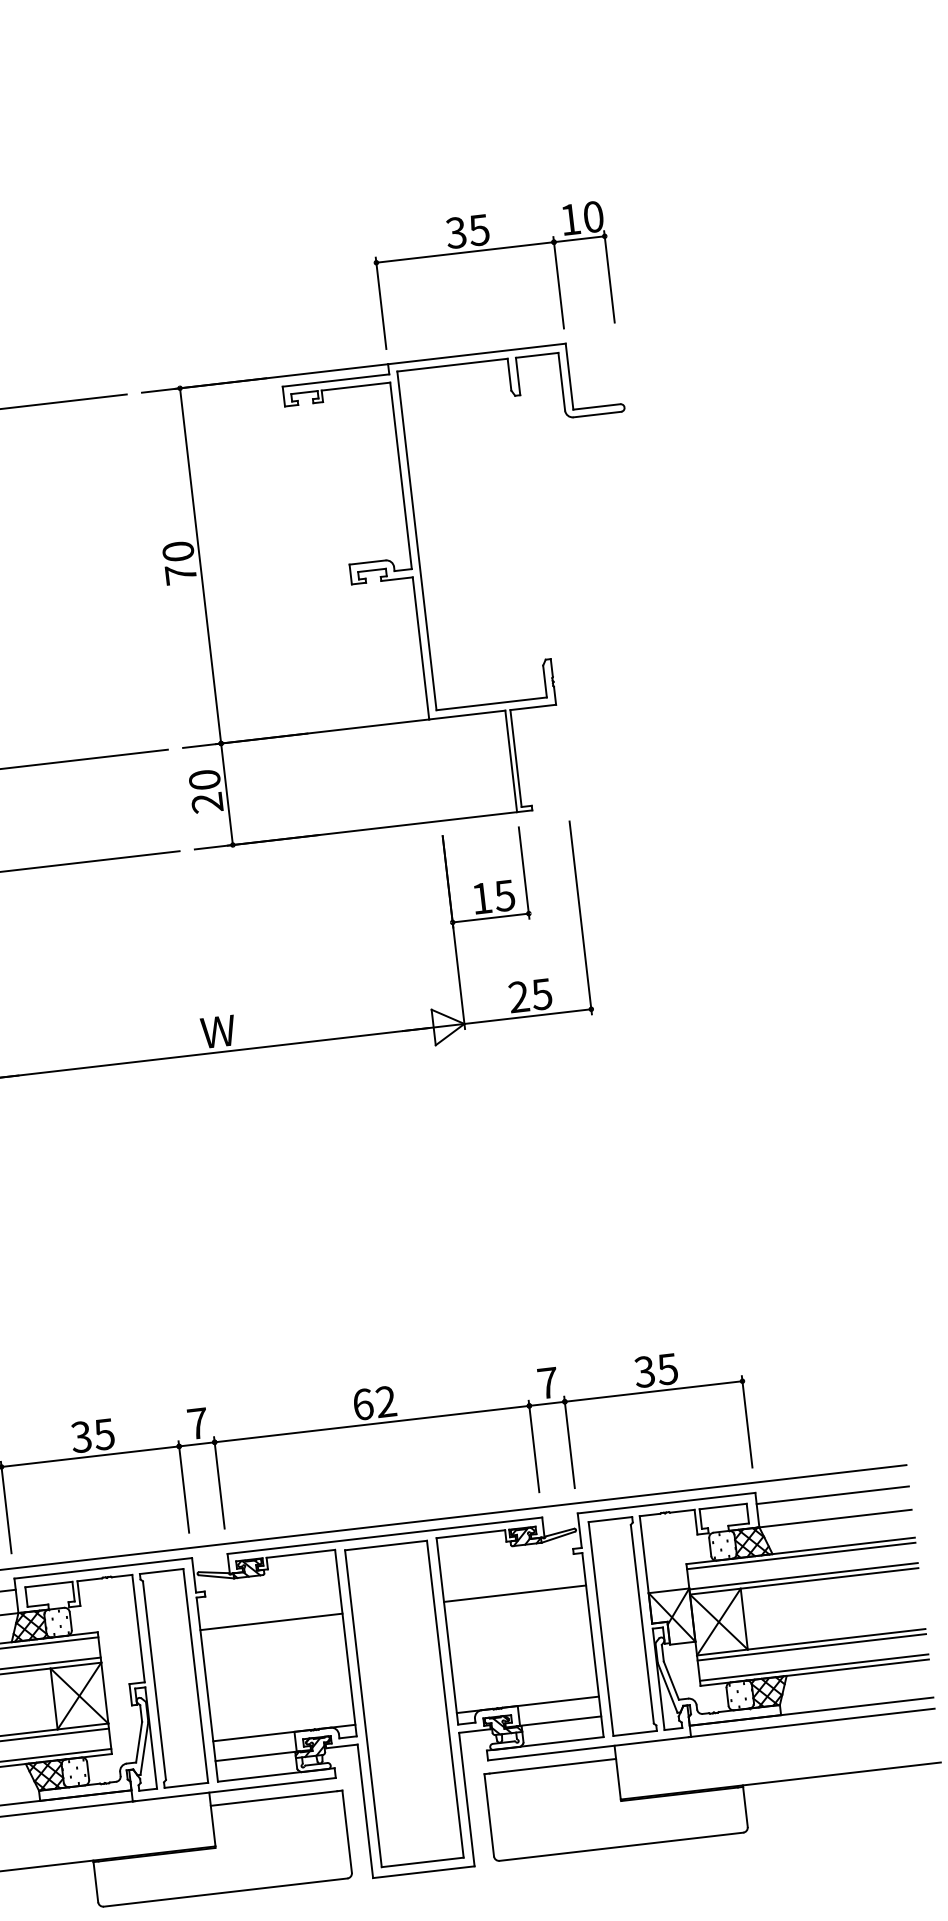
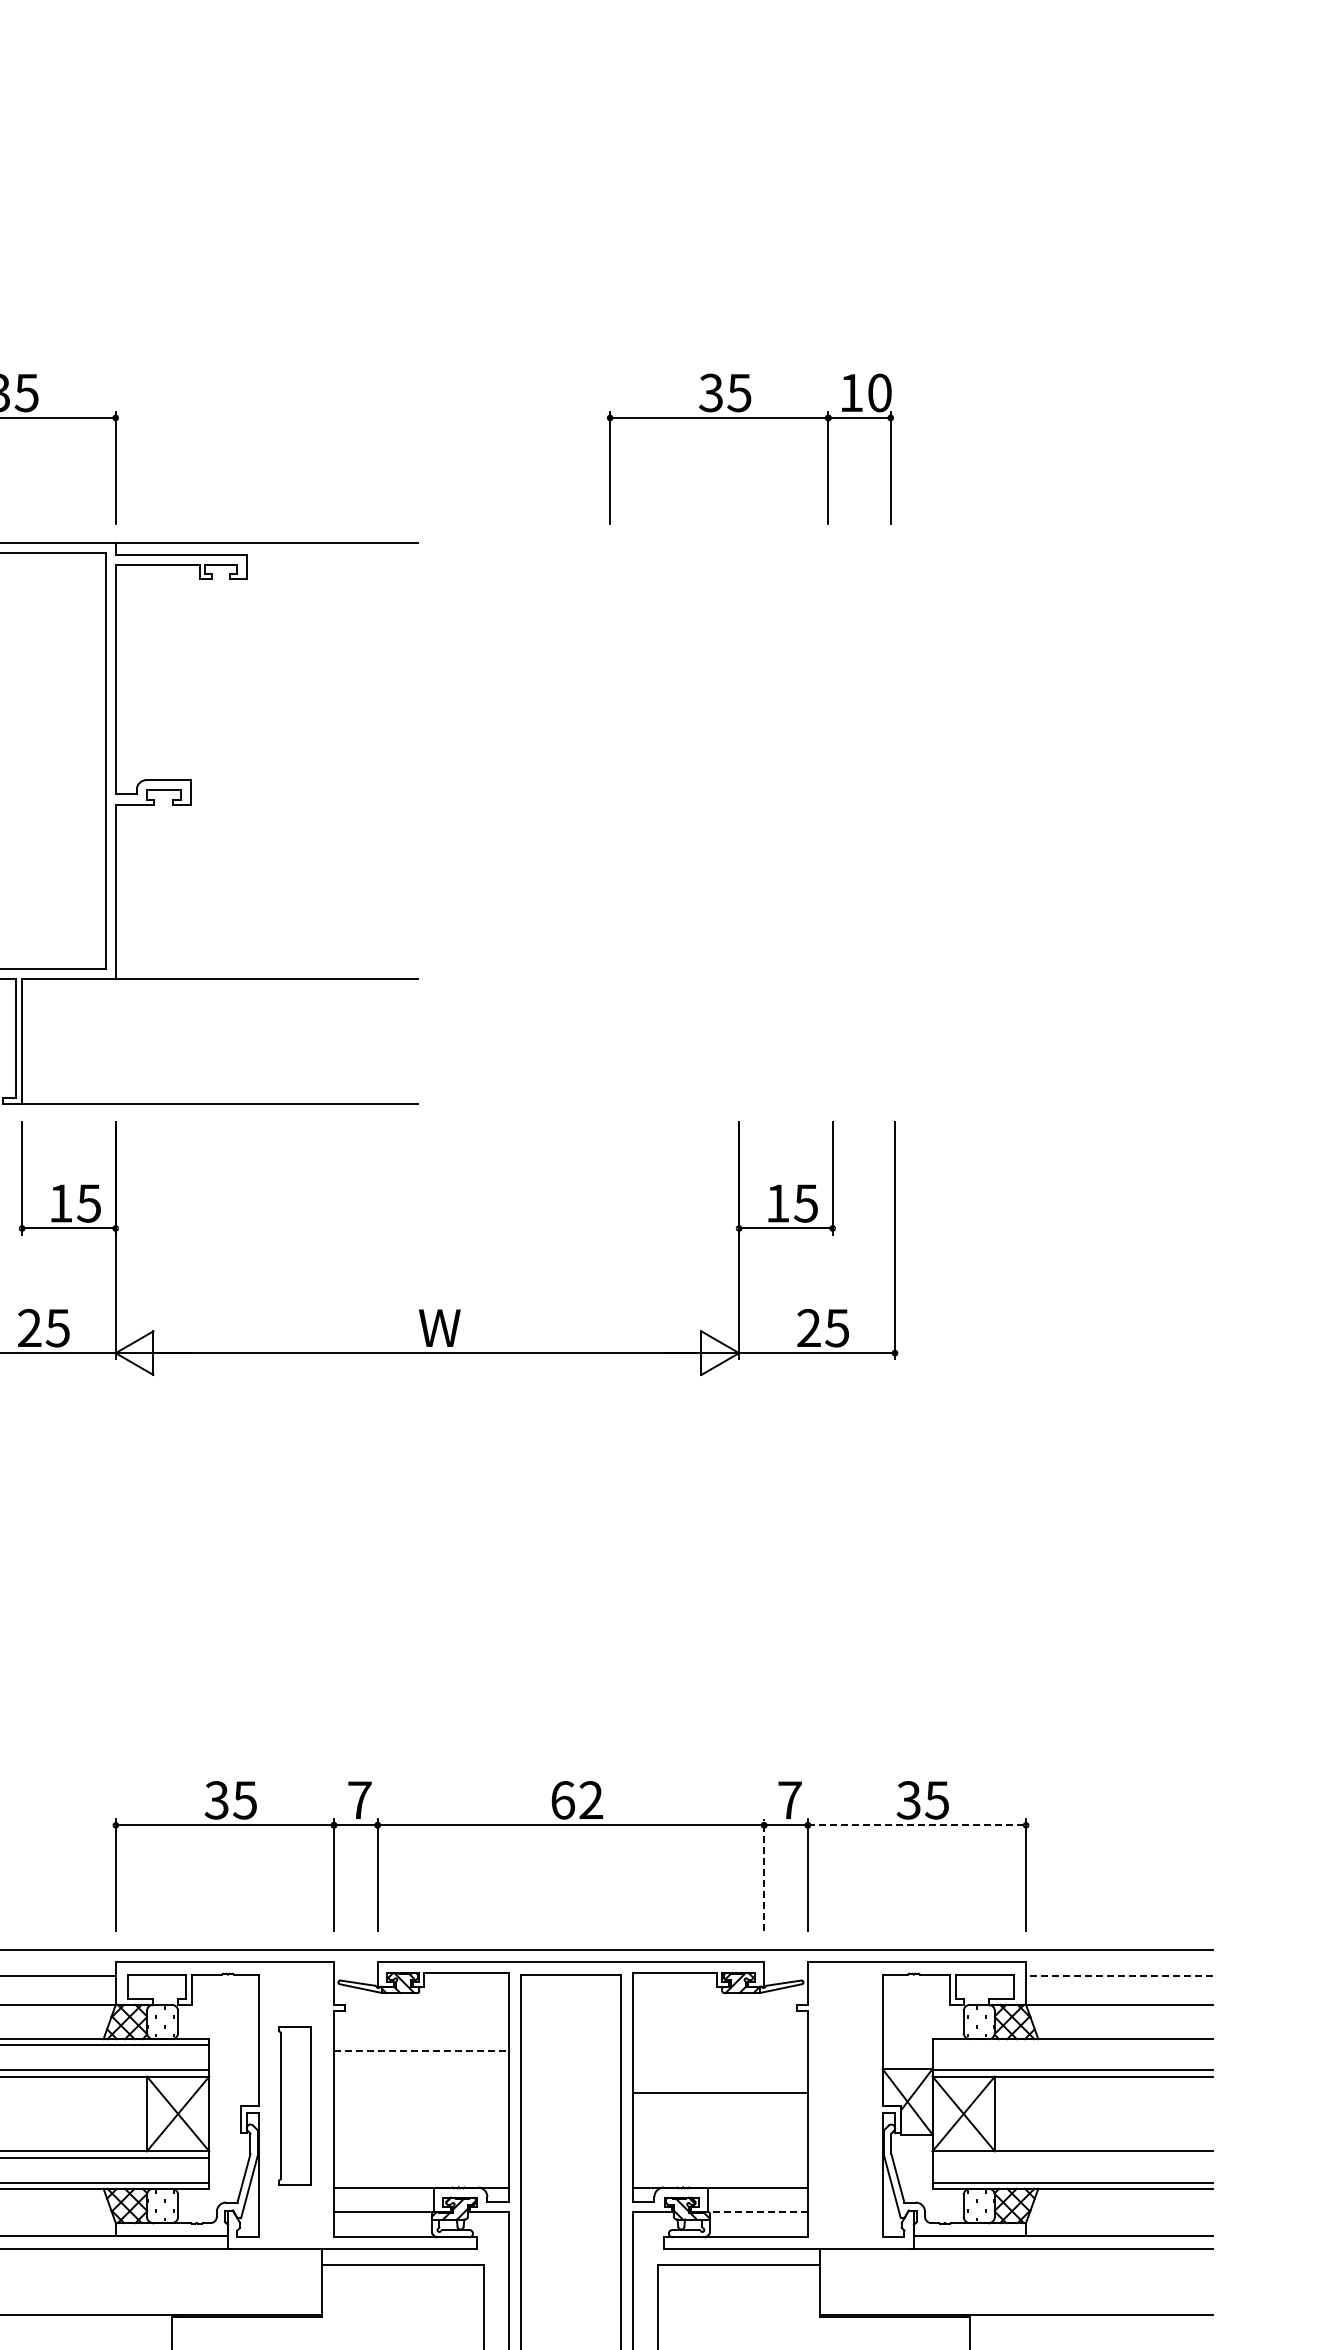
part: (489, 250) -> (749, 418), moved
part: (405, 593) -> (728, 822), removed
line: (654, 1391) -> (917, 1825), solid -> dashed
line: (534, 1445) -> (764, 1874), solid -> dashed
line: (832, 1495) -> (1119, 1976), solid -> dashed
line: (801, 1556) -> (1072, 2045), removed
line: (515, 1594) -> (720, 2093), moved
line: (271, 1622) -> (421, 2051), solid -> dashed
part: (622, 1626) -> (846, 2105), removed
line: (811, 1647) -> (1072, 2157), removed
part: (173, 1678) -> (294, 2105), size x0.6
line: (560, 1720) -> (757, 2211), solid -> dashed

